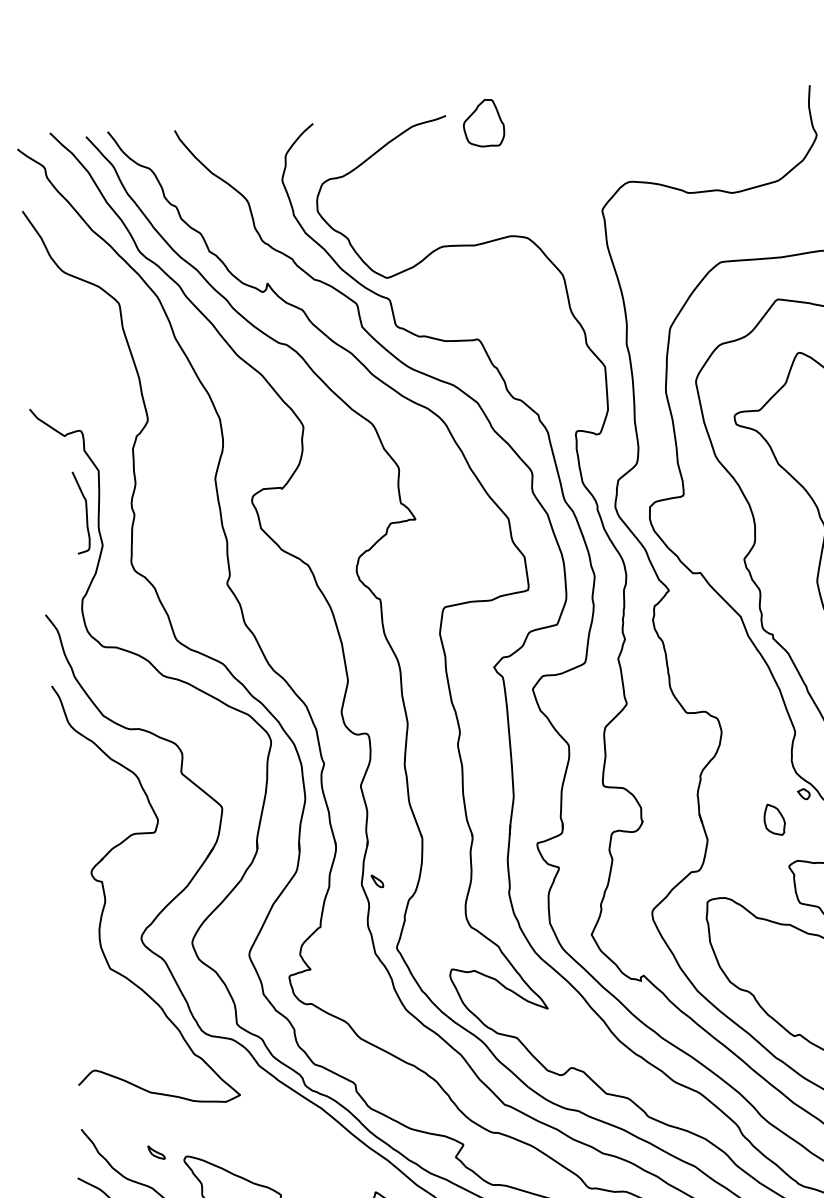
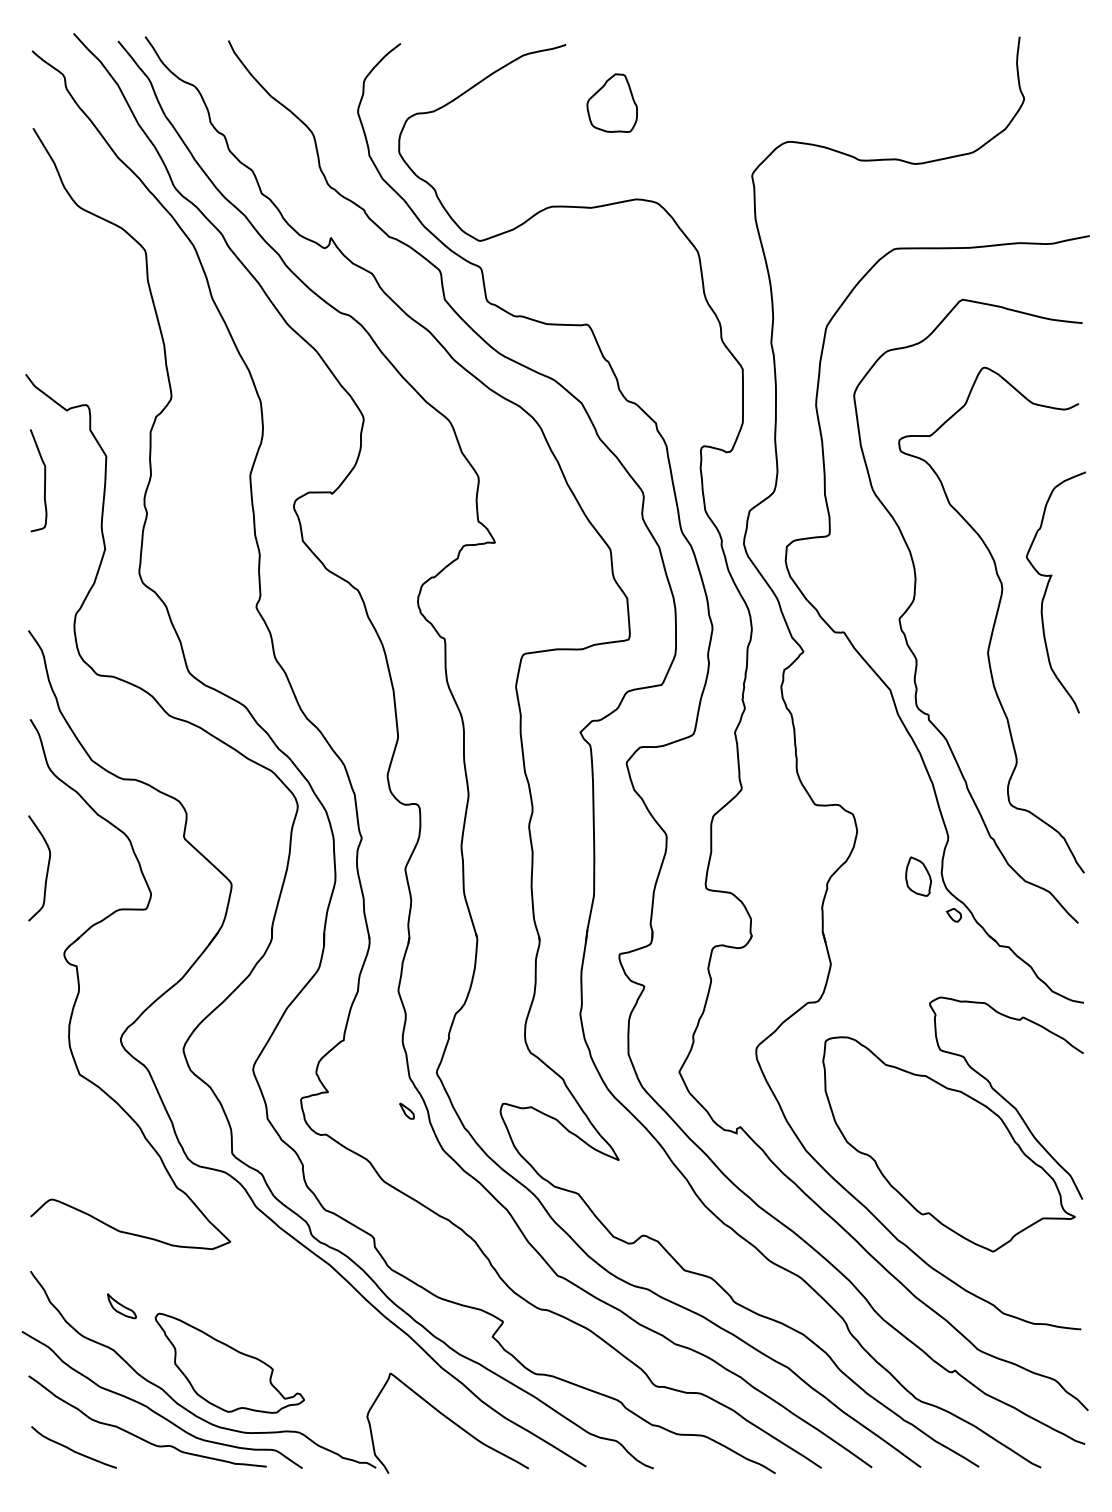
part: (483, 122) -> (611, 102), moved
curve: (86, 512) -> (44, 480), moved
curve: (72, 806) -> (46, 870), added
part: (774, 819) -> (918, 876), moved
part: (376, 880) -> (406, 1110), moved
part: (156, 1152) -> (121, 1306), size x1.43

